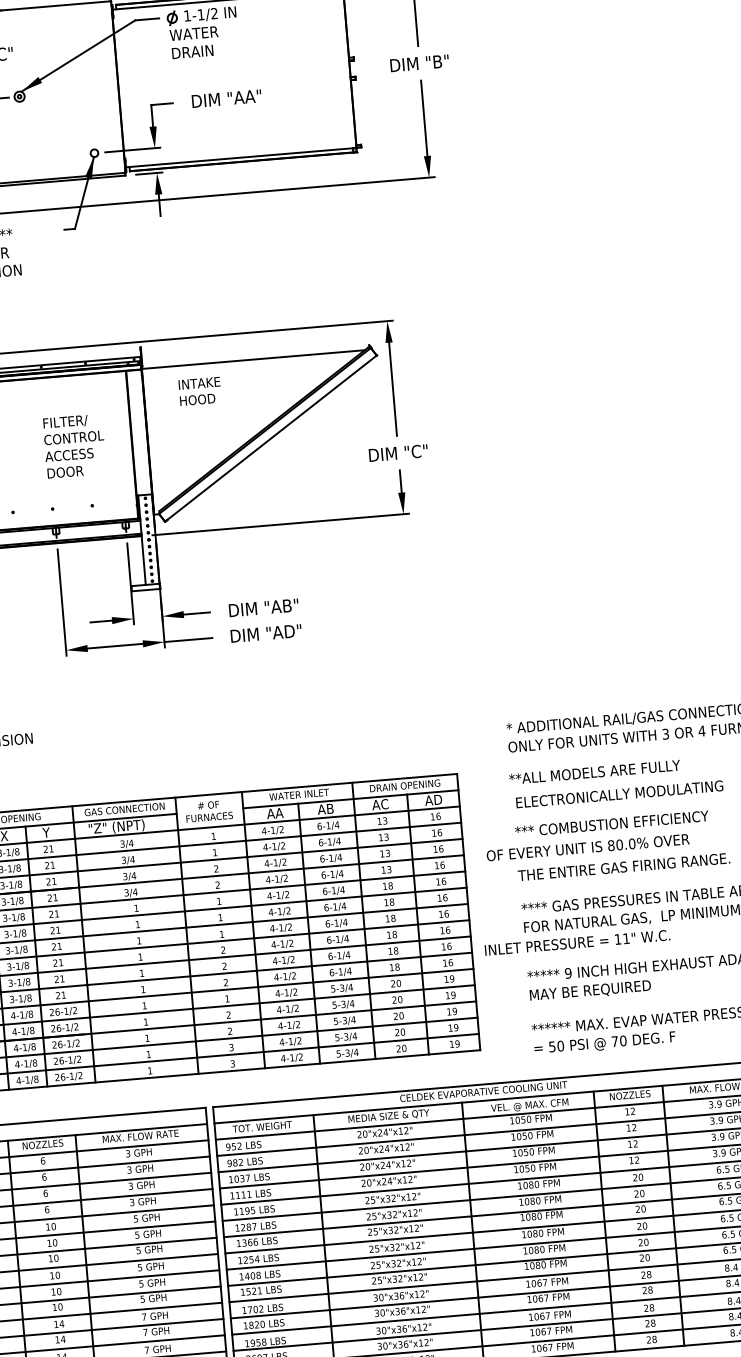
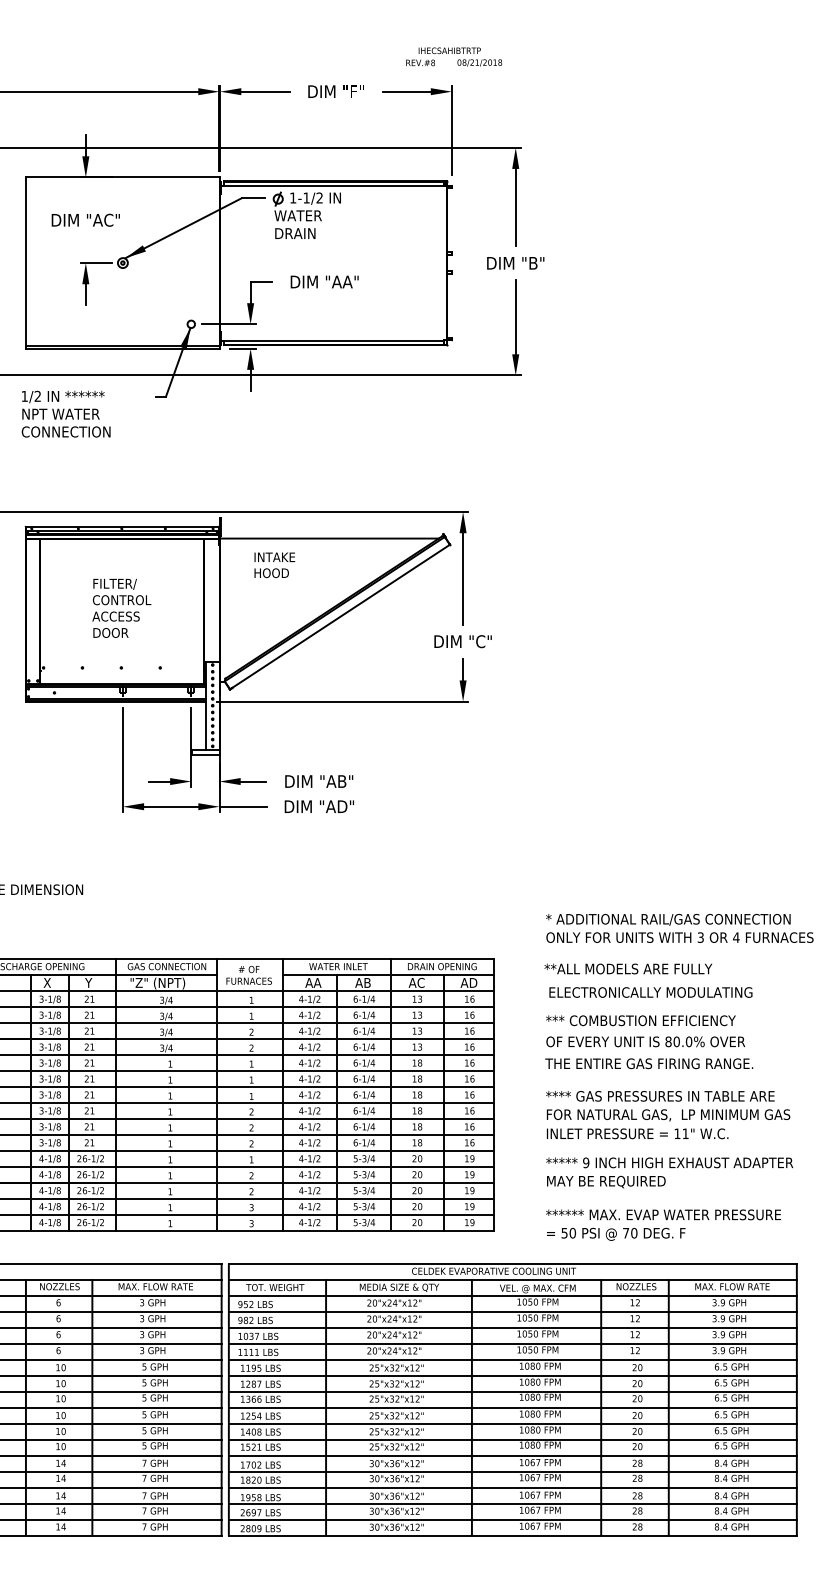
text: (74, 445) -> (121, 607), moved
text: (587, 847) -> (645, 1041), moved
text: (577, 942) -> (637, 1133), moved

